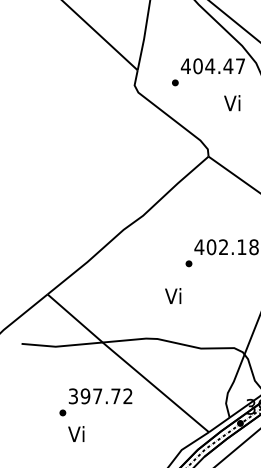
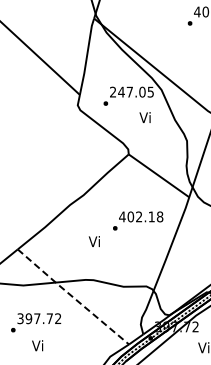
text: (212, 65) -> (131, 91), 404.47 -> 247.05
text: (171, 295) -> (93, 241), moved
line: (126, 364) -> (72, 297), solid -> dashed
text: (96, 401) -> (36, 322), moved

